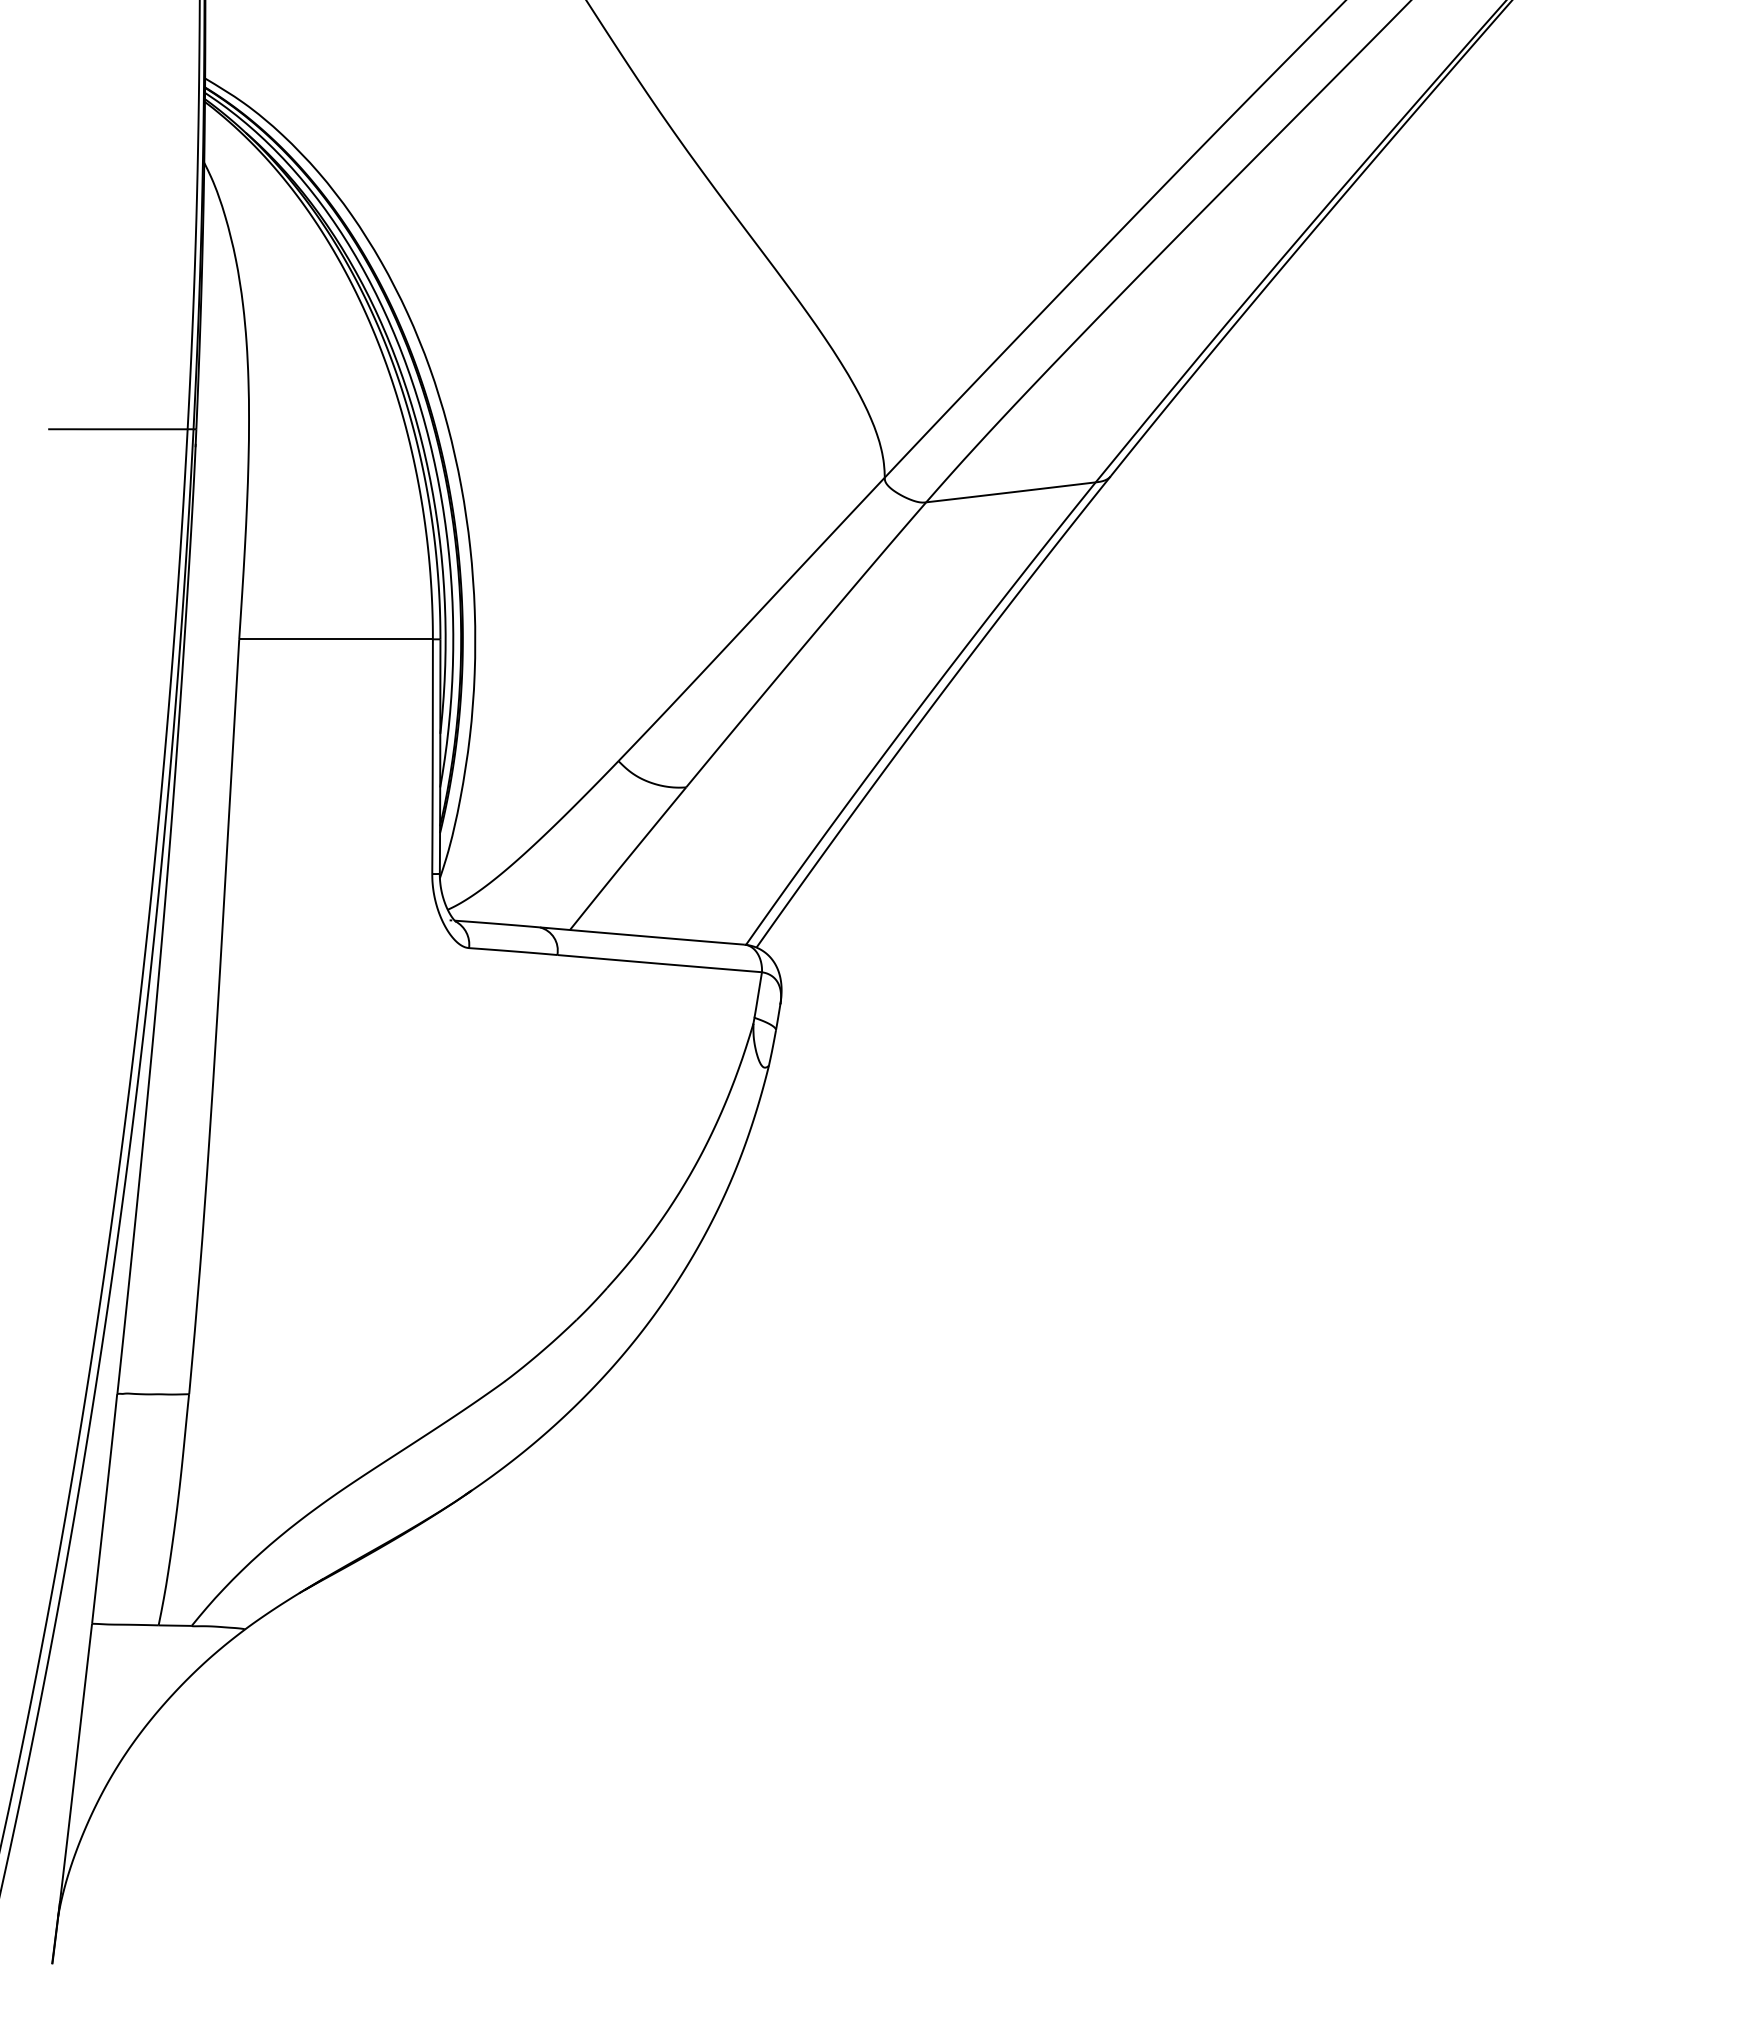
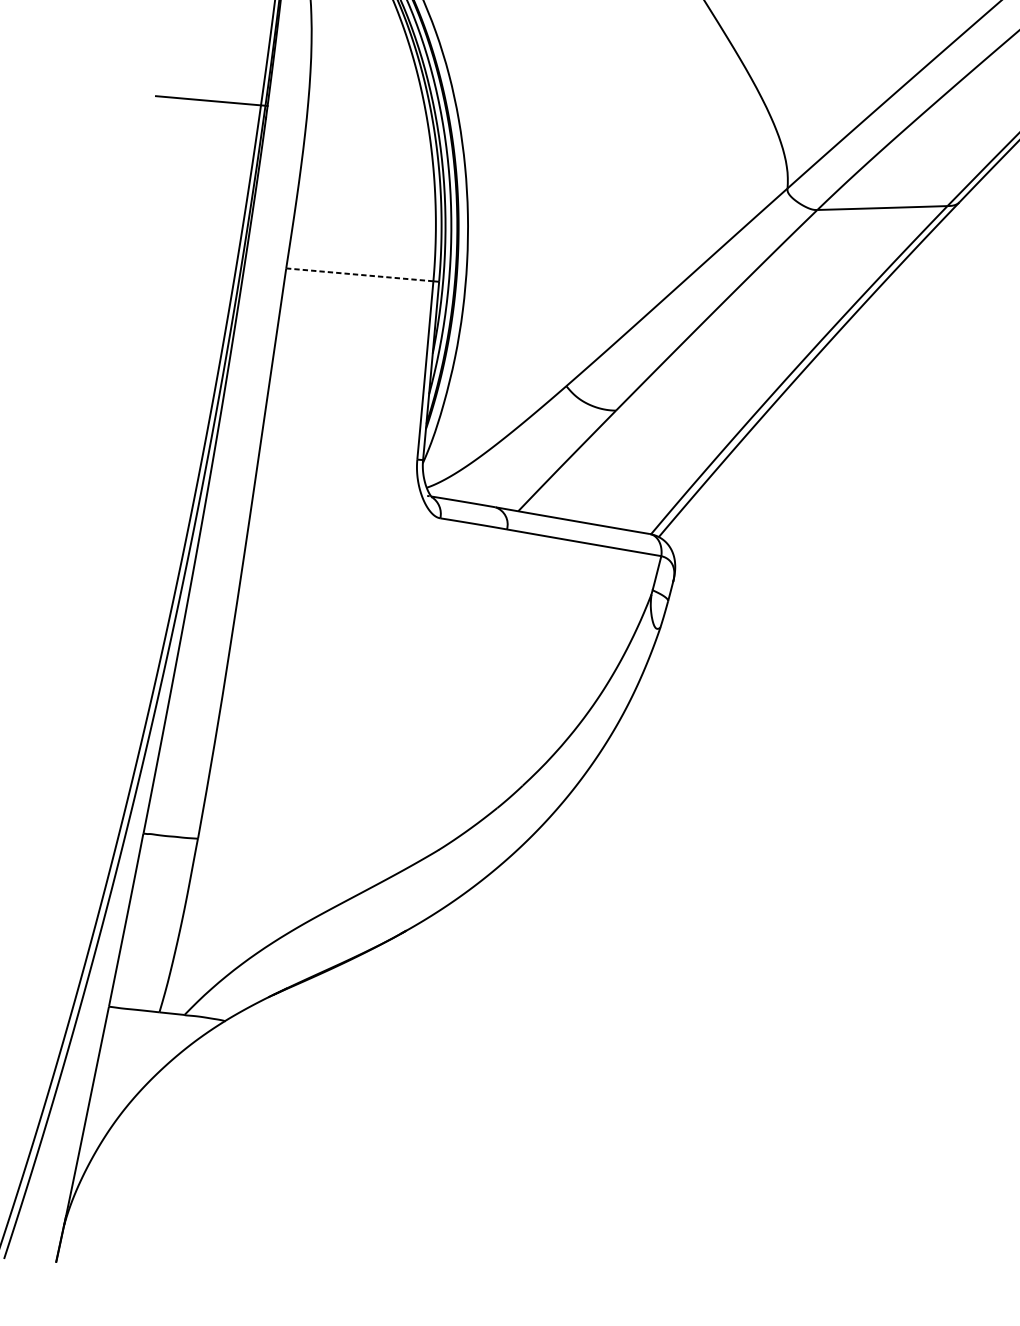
line: (336, 639) -> (360, 275), solid -> dashed

